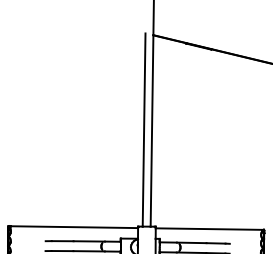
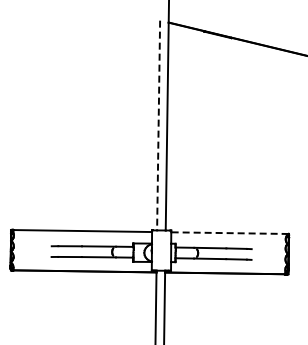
line: (144, 129) -> (158, 125), solid -> dashed
line: (209, 229) -> (229, 233), solid -> dashed

